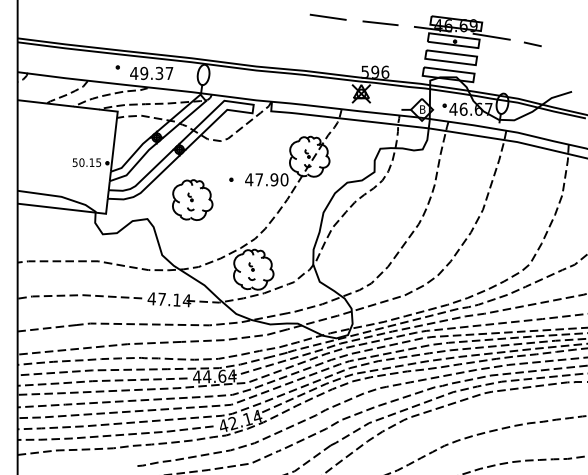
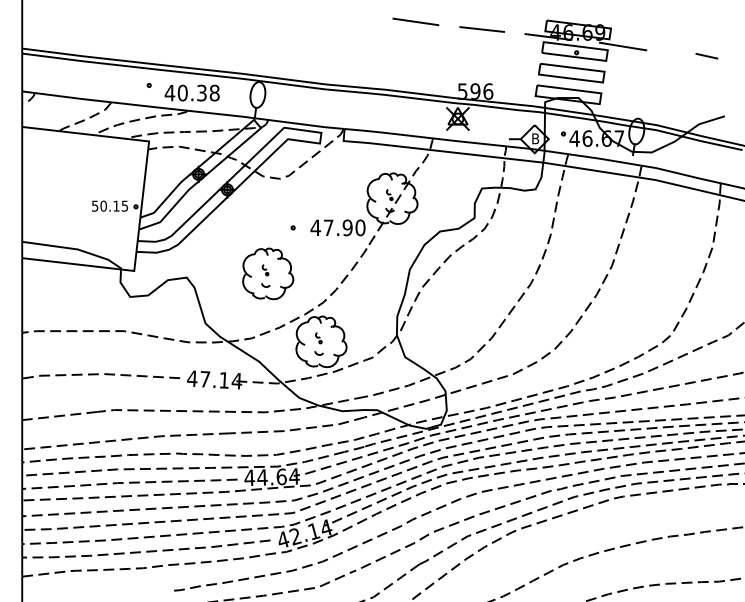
line: (532, 44) -> (706, 56), moved
text: (156, 73) -> (198, 93), 49.37 -> 40.38
part: (192, 199) -> (267, 273), moved

